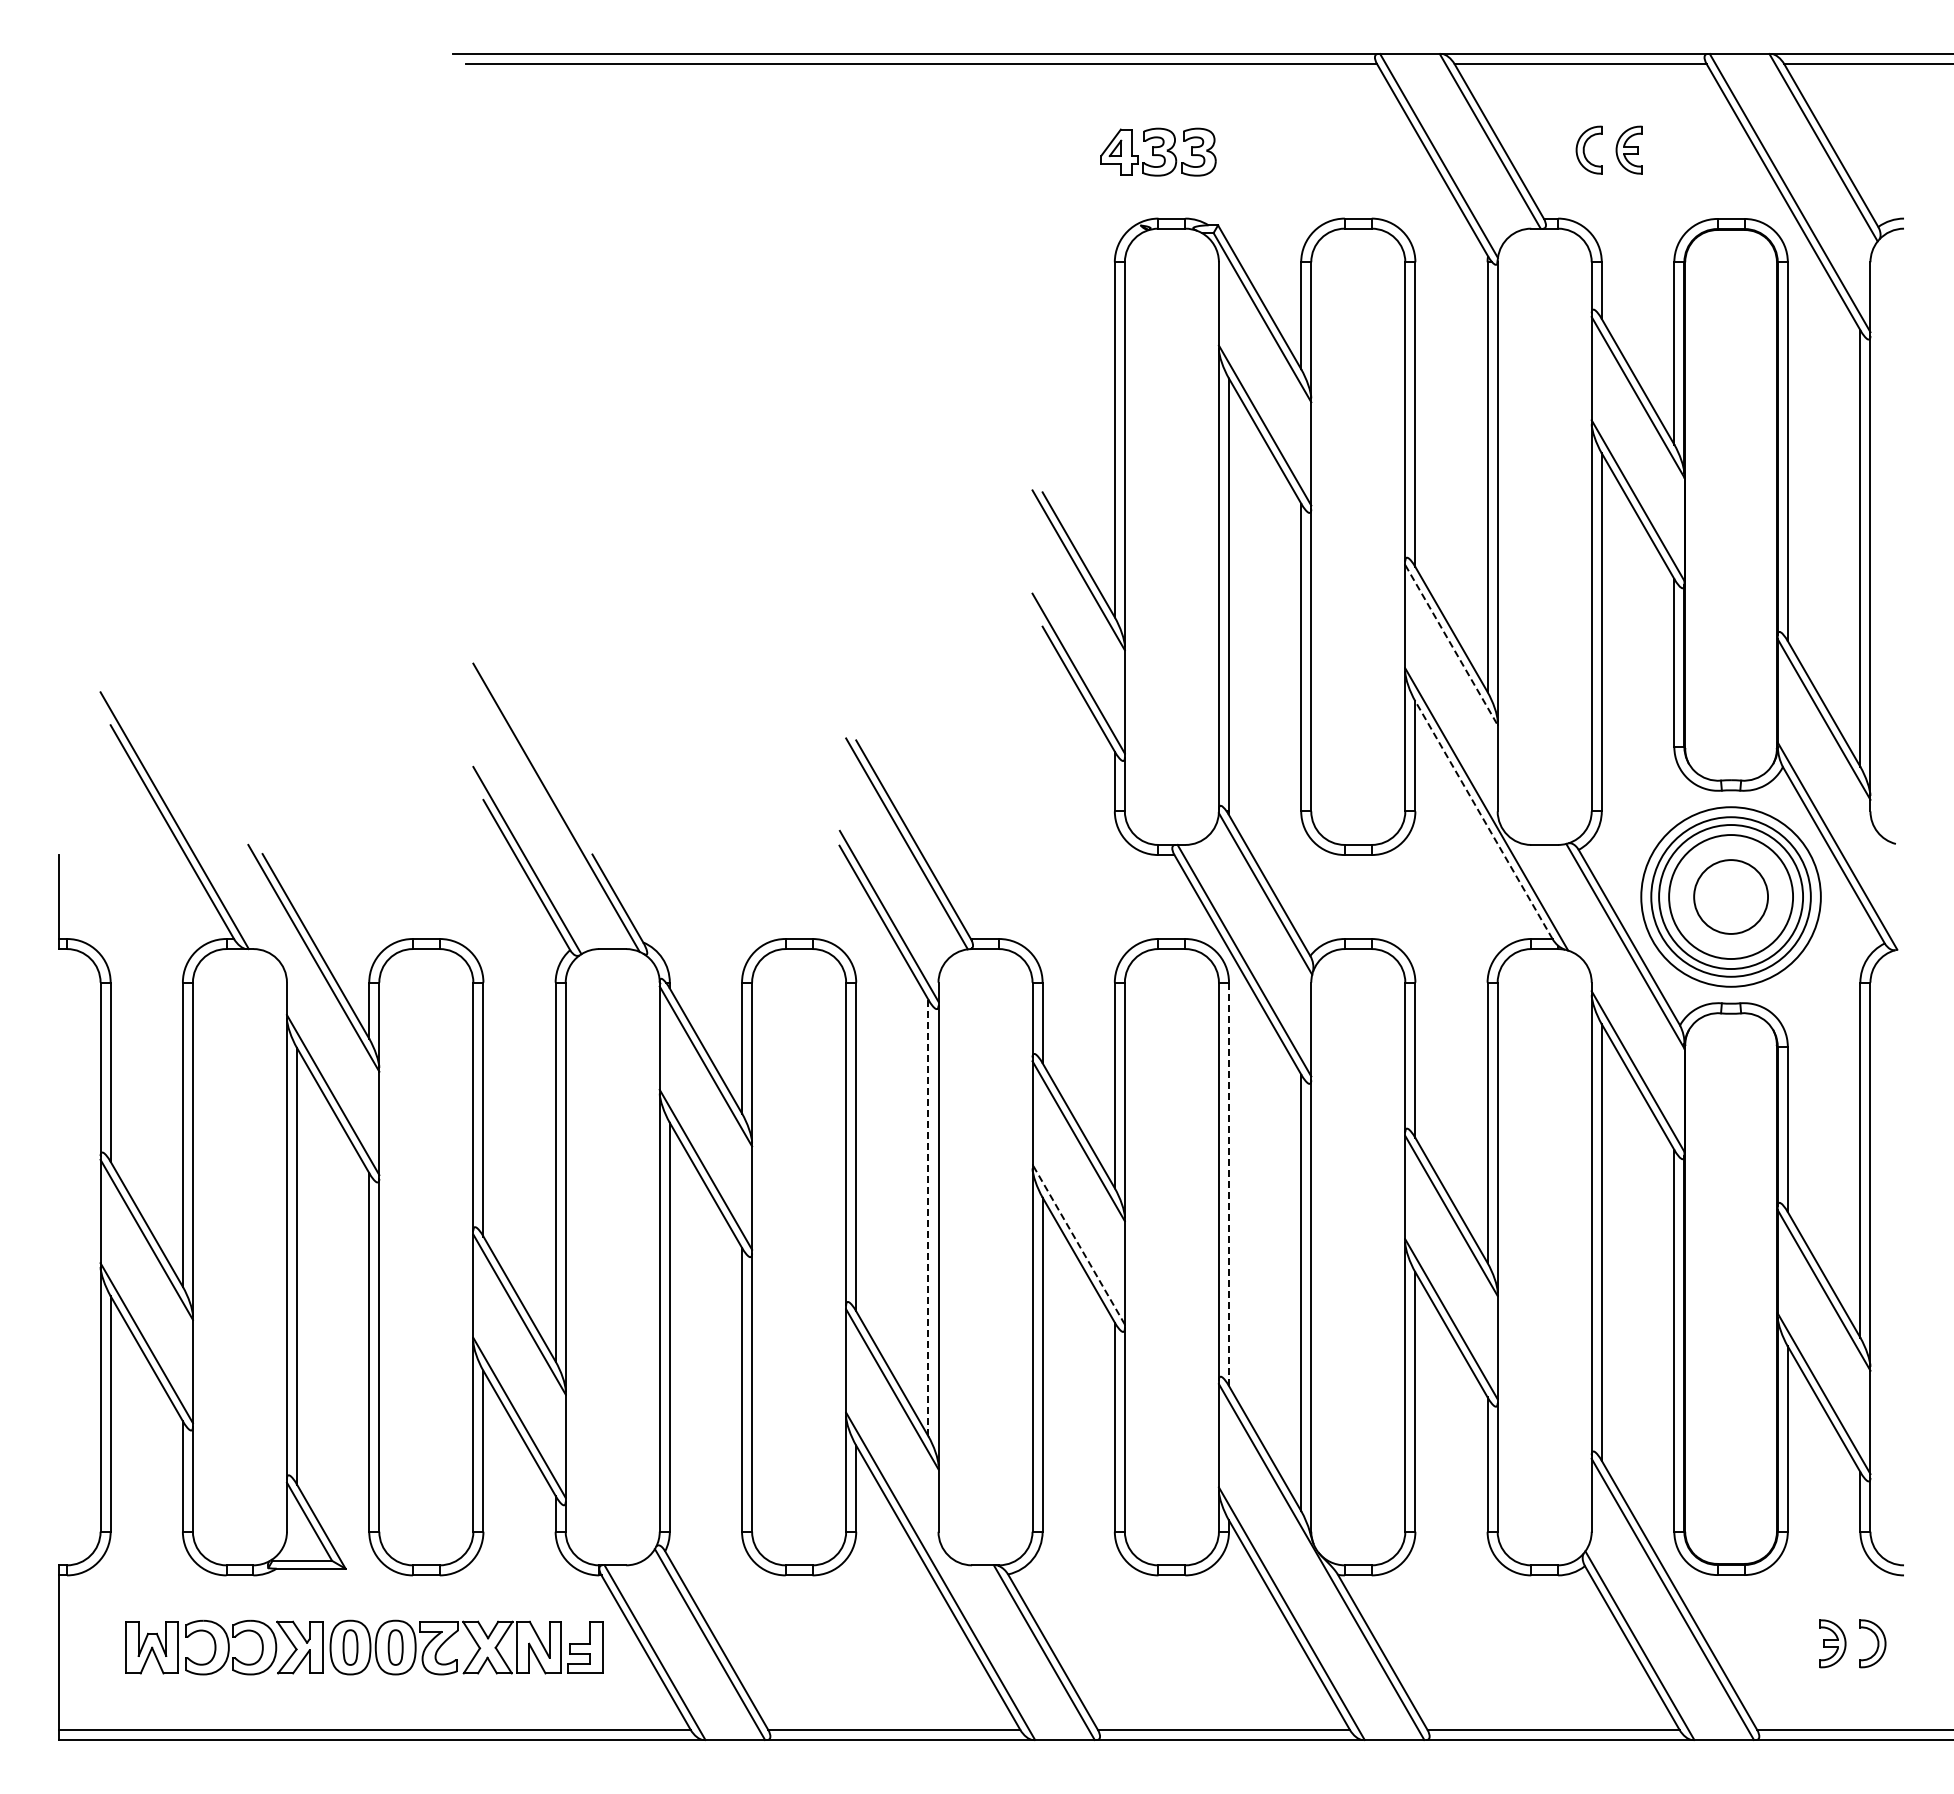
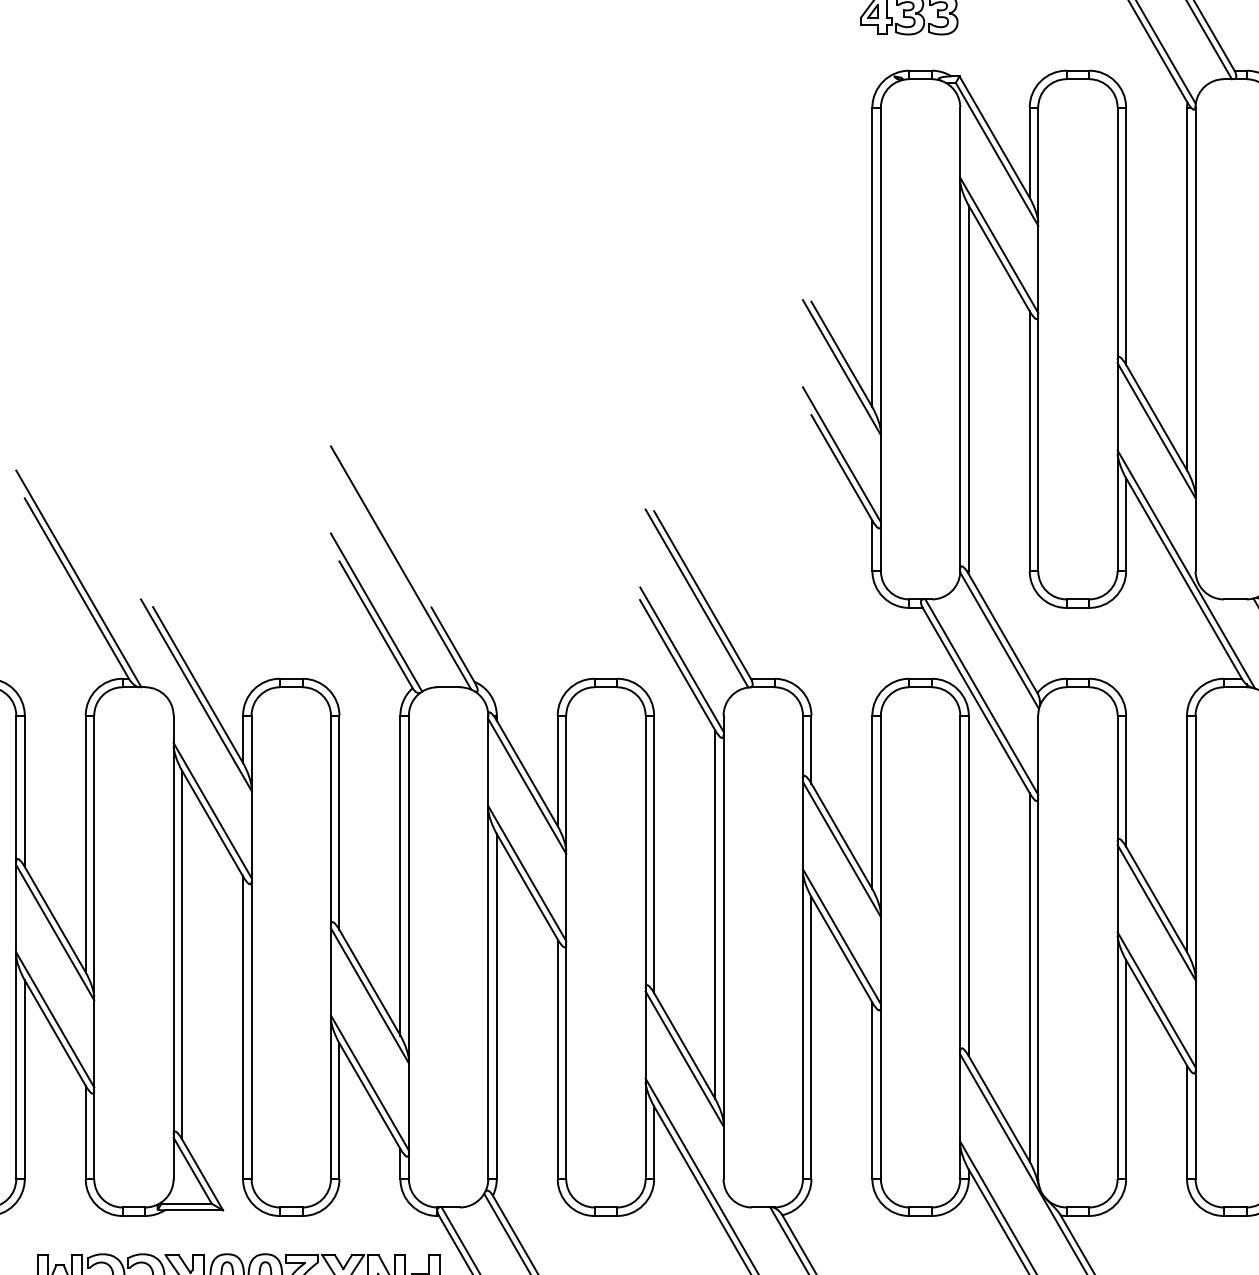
line: (1451, 645) -> (1156, 431), dashed -> solid
line: (1483, 819) -> (1183, 577), dashed -> solid
line: (1229, 1184) -> (969, 886), dashed -> solid
line: (928, 1217) -> (715, 913), dashed -> solid
line: (1078, 1244) -> (841, 936), dashed -> solid

